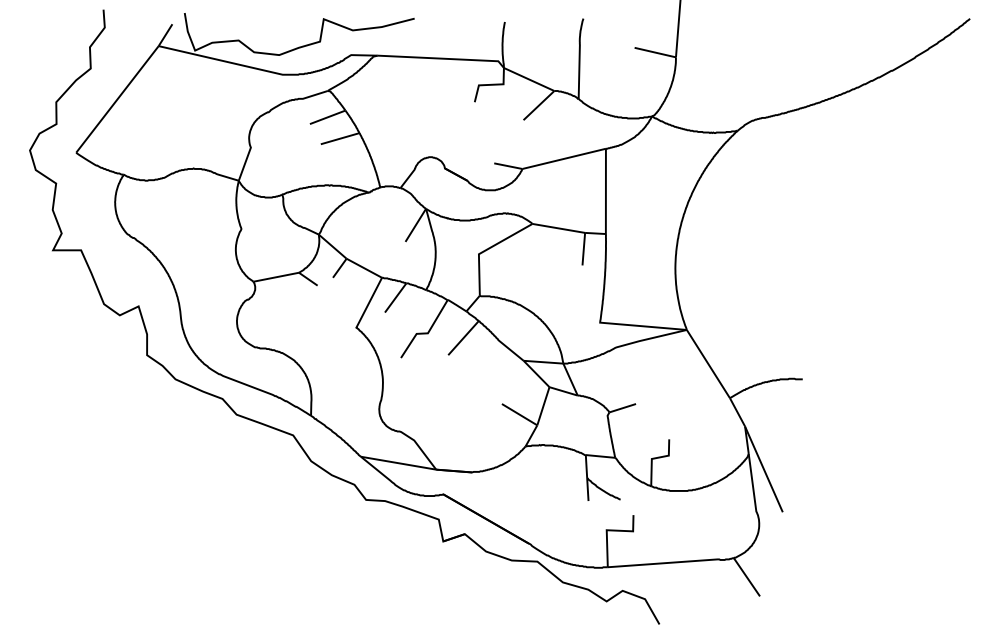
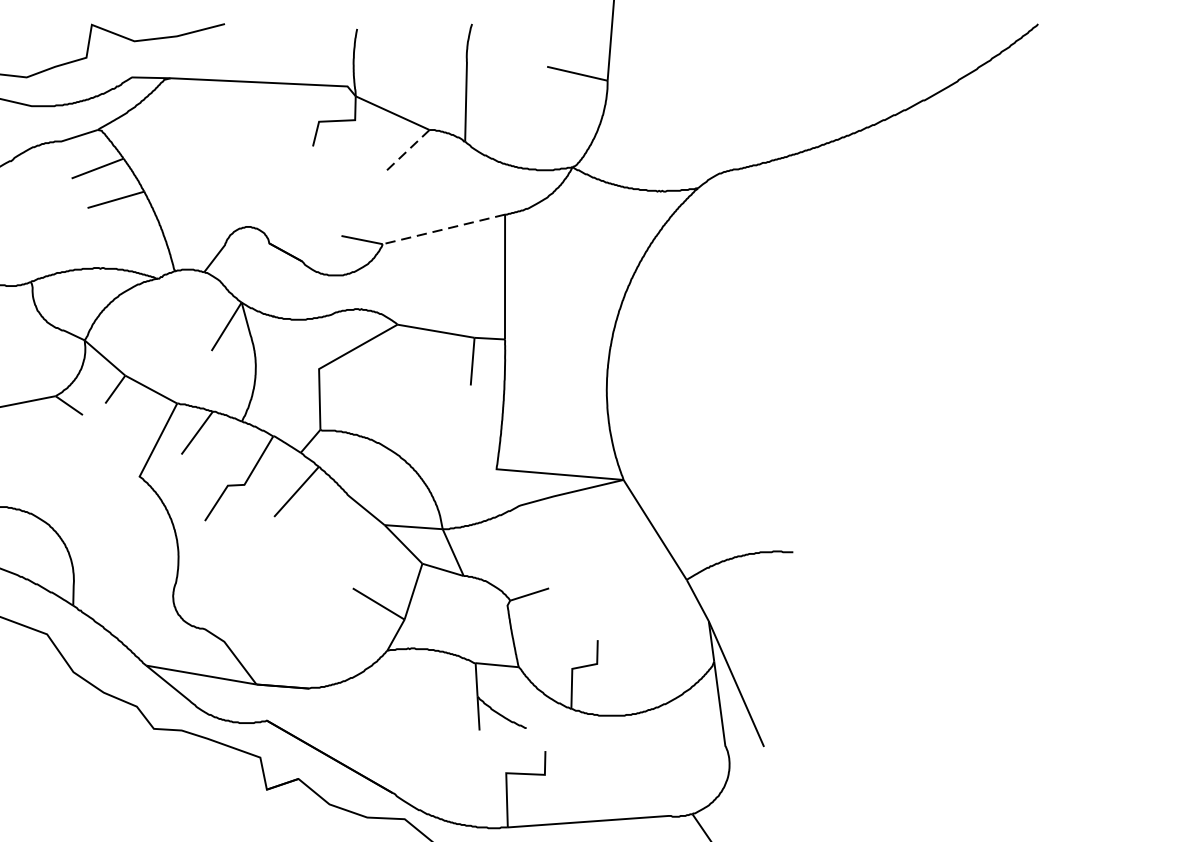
line: (538, 105) -> (406, 151), solid -> dashed
line: (564, 158) -> (444, 228), solid -> dashed

